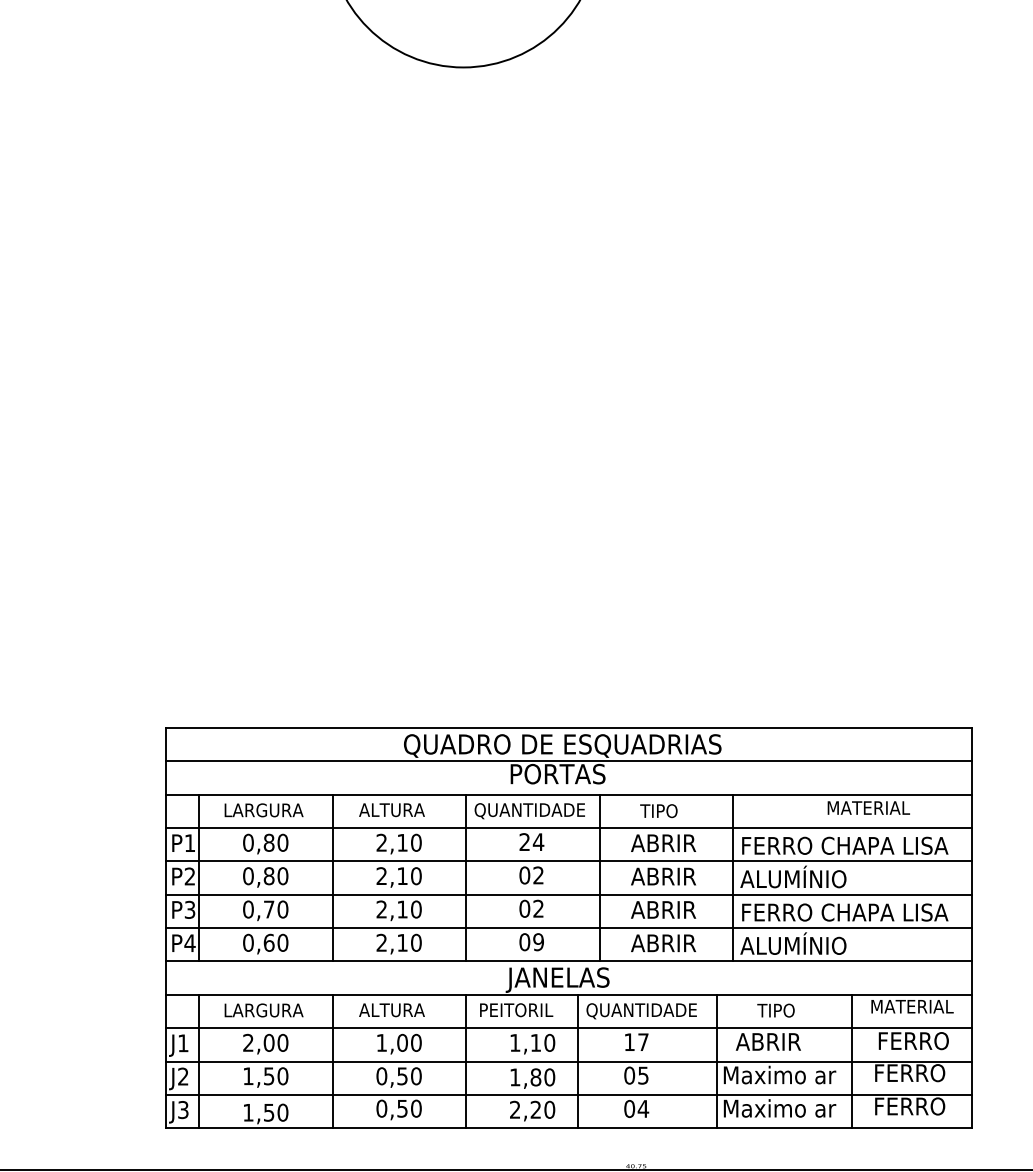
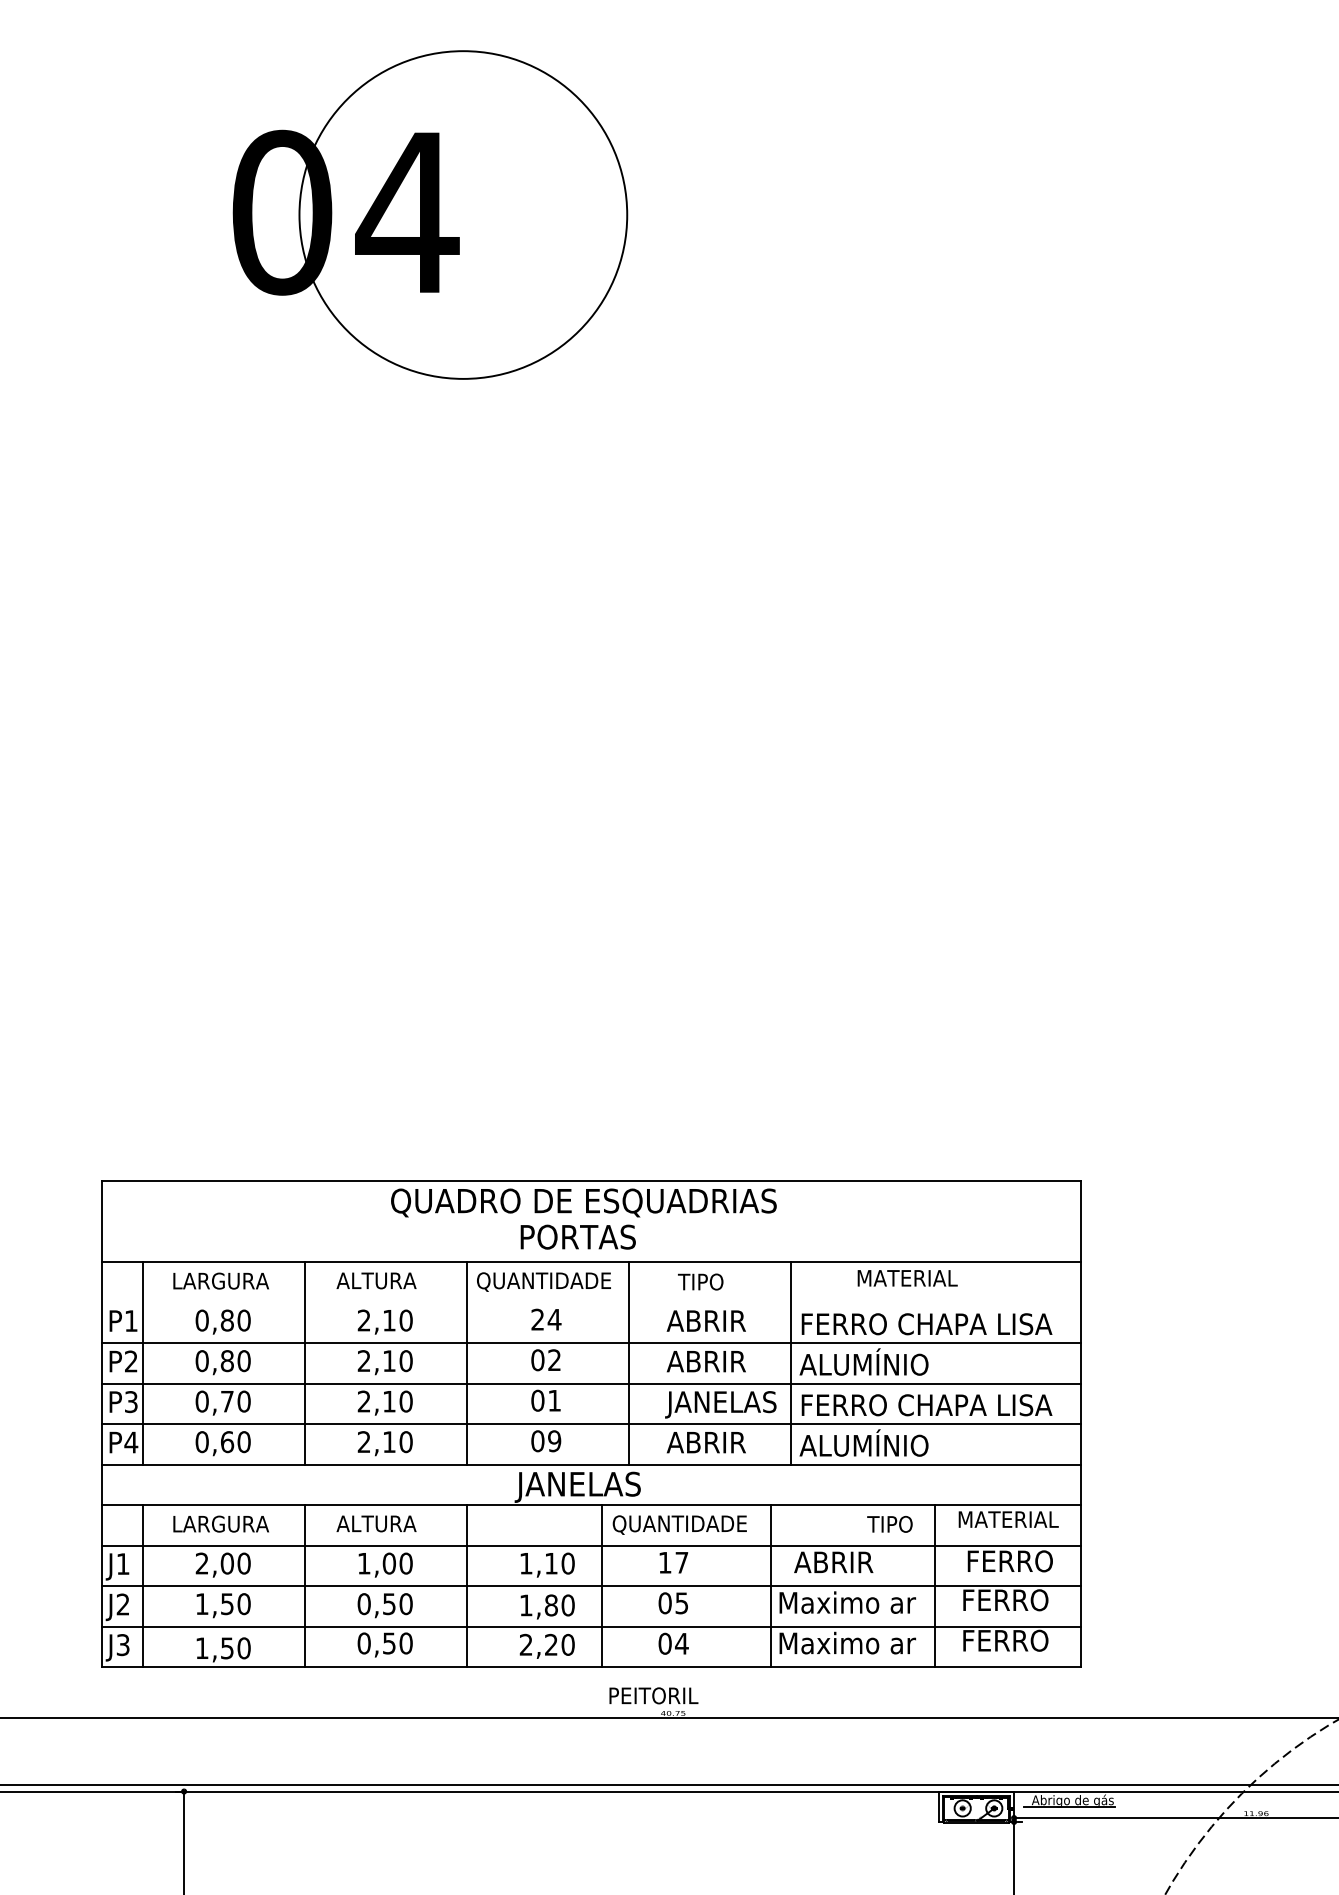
line: (568, 761) -> (591, 1221), removed
text: (868, 808) -> (907, 1278), moved
line: (568, 827) -> (591, 1302), removed
text: (538, 908) -> (554, 1400), 02 -> 01
text: (675, 911) -> (720, 1404), ABRIR -> JANELAS
text: (516, 1009) -> (653, 1695), moved
text: (775, 1010) -> (889, 1524), moved

